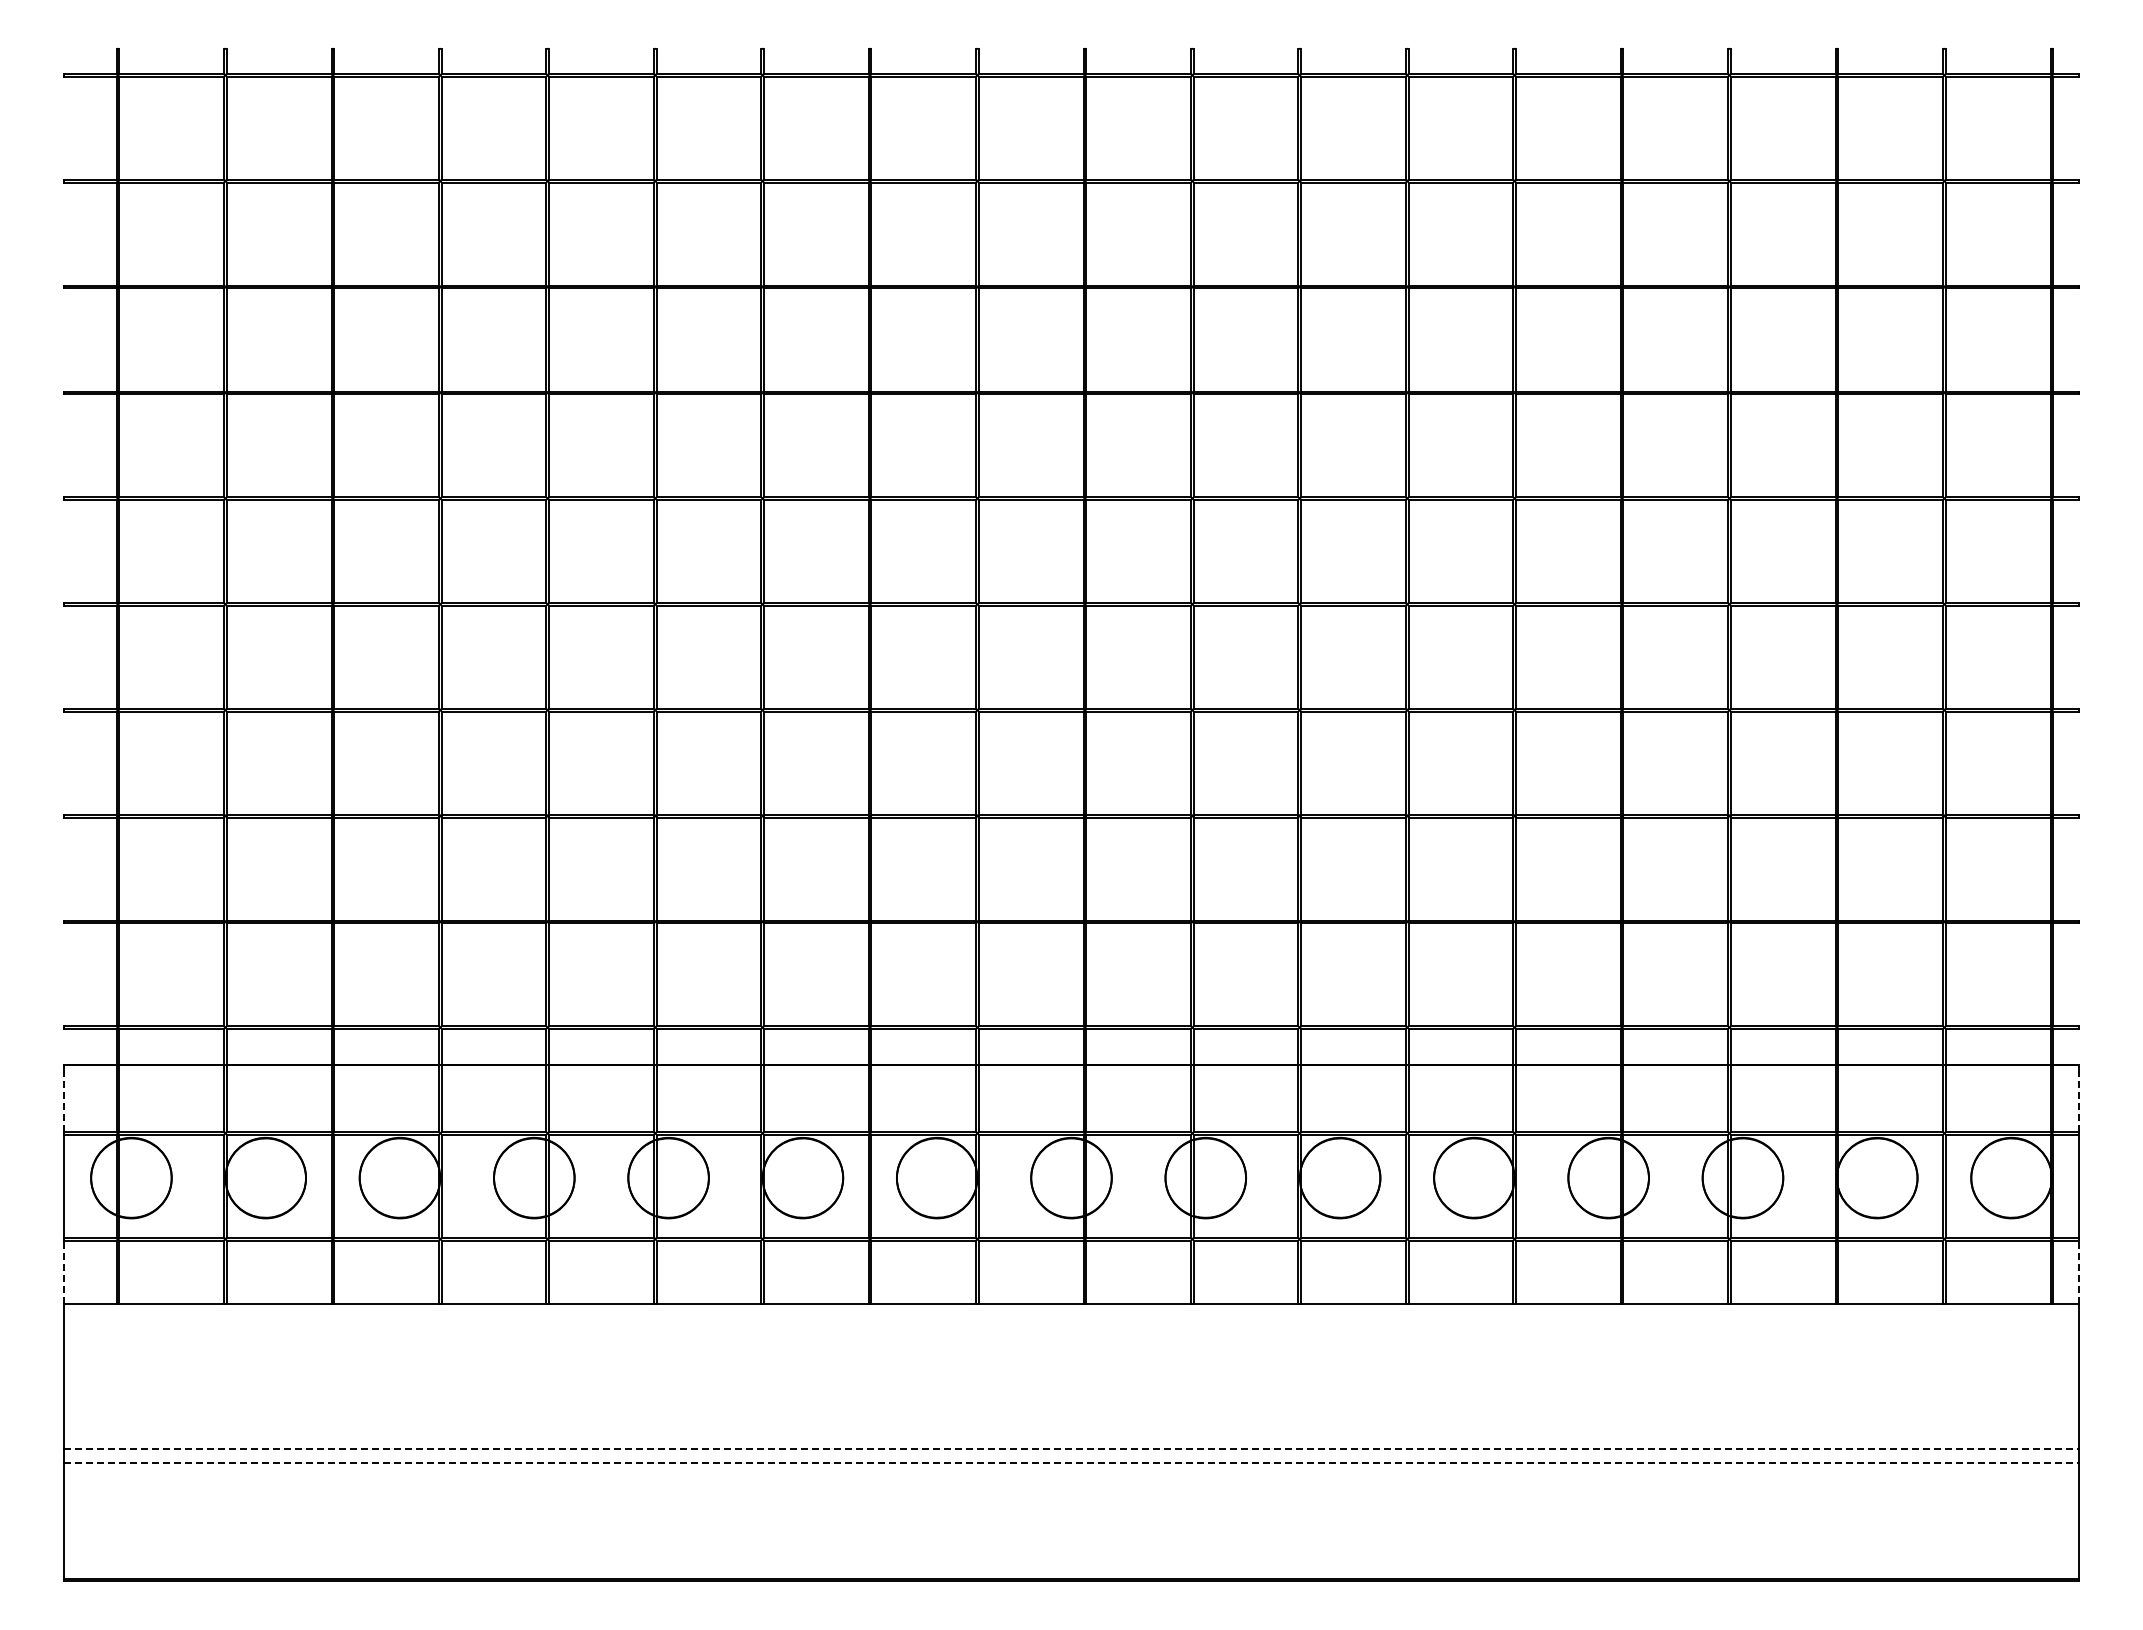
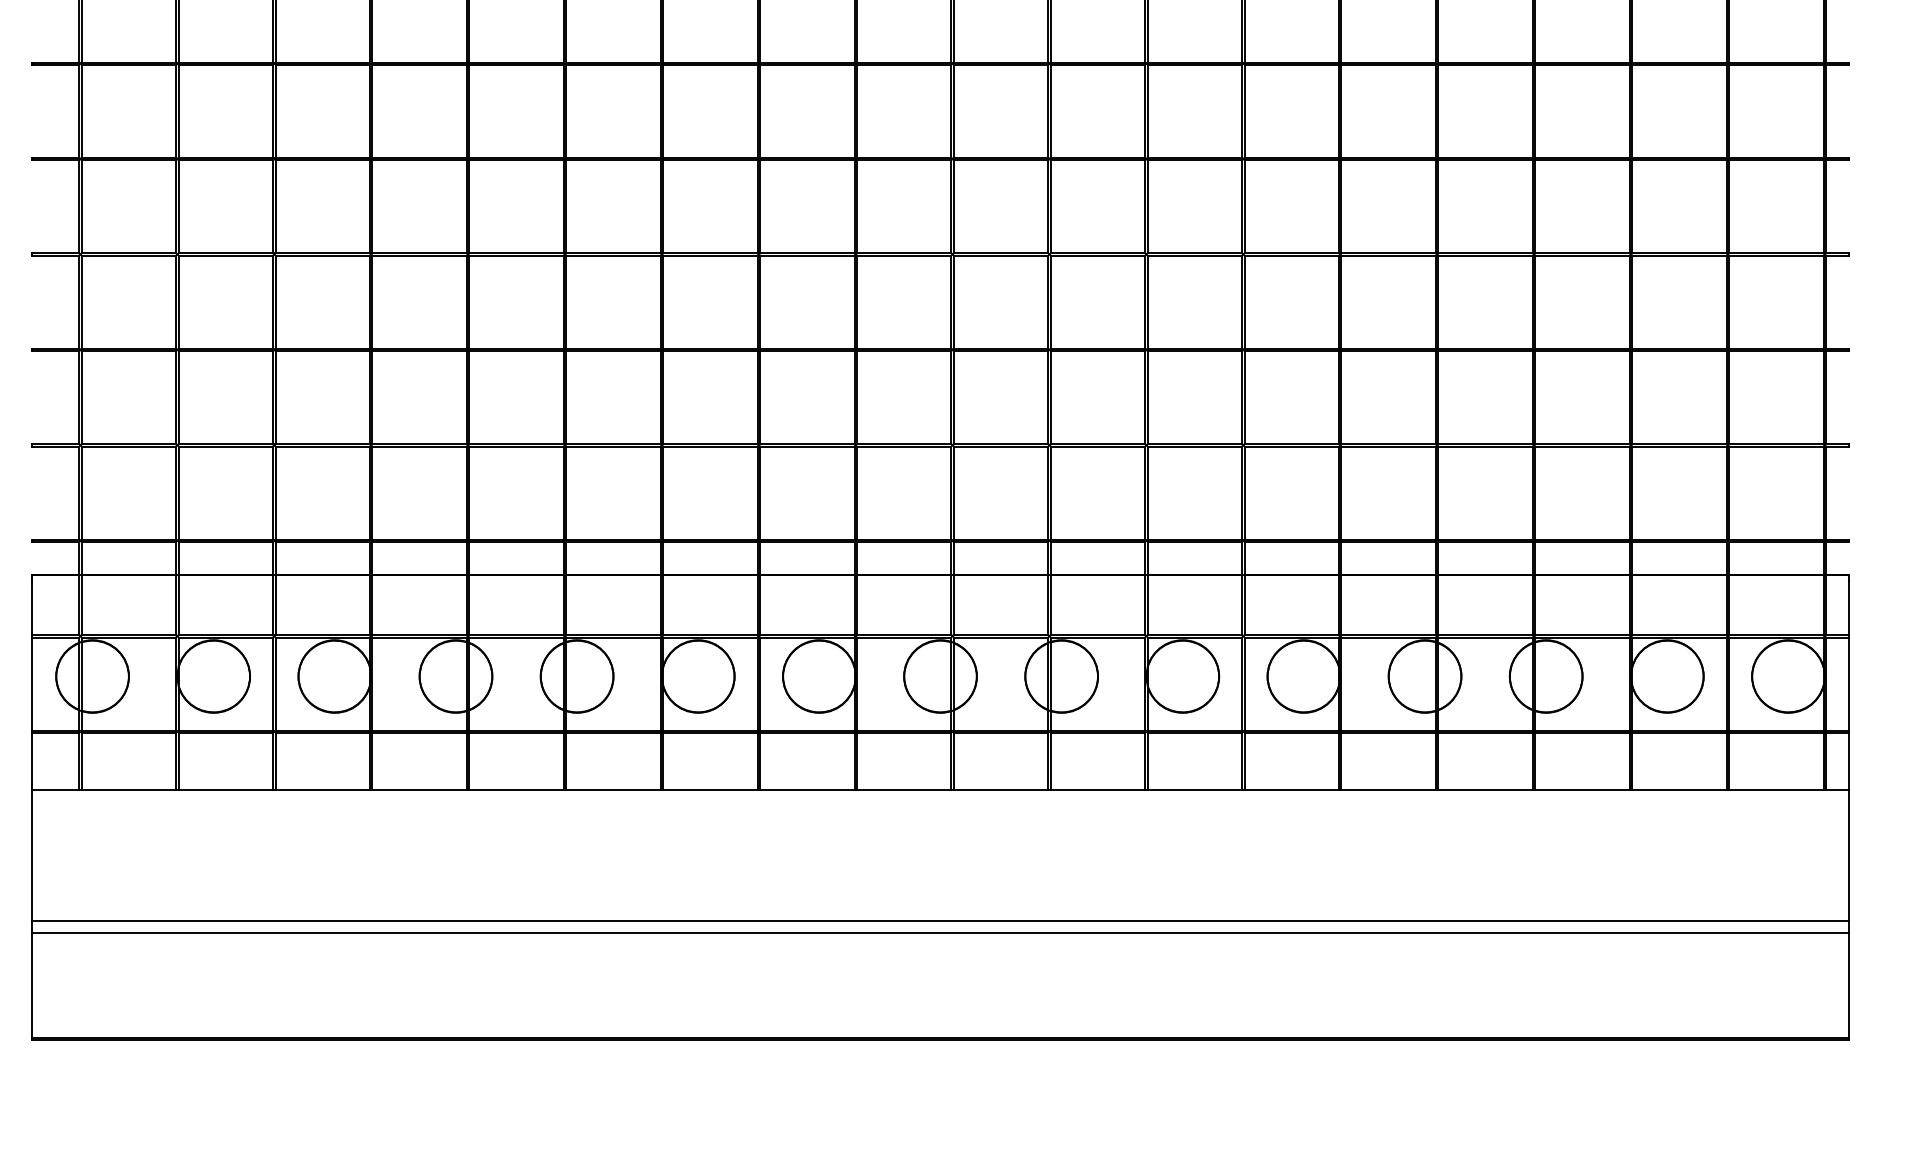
line: (64, 1102) -> (32, 608), dashed -> solid
line: (2078, 1102) -> (1848, 608), dashed -> solid
line: (64, 1271) -> (32, 760), dashed -> solid
line: (2078, 1271) -> (1848, 760), dashed -> solid
line: (1072, 1448) -> (941, 920), dashed -> solid
line: (1072, 1462) -> (941, 933), dashed -> solid

